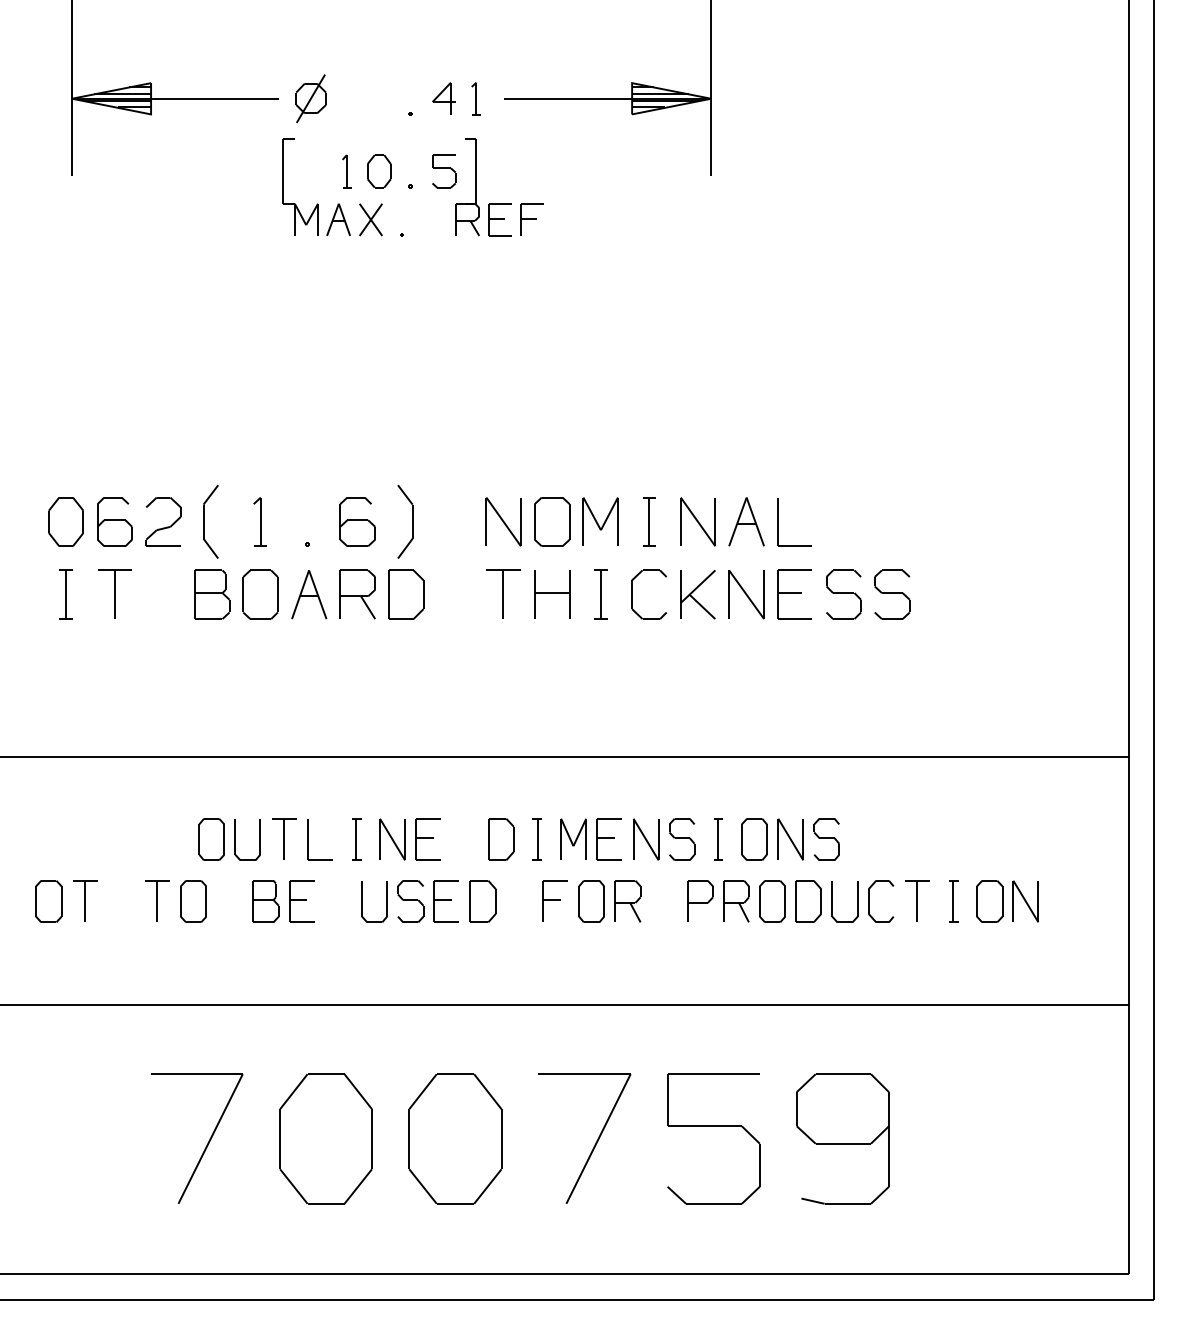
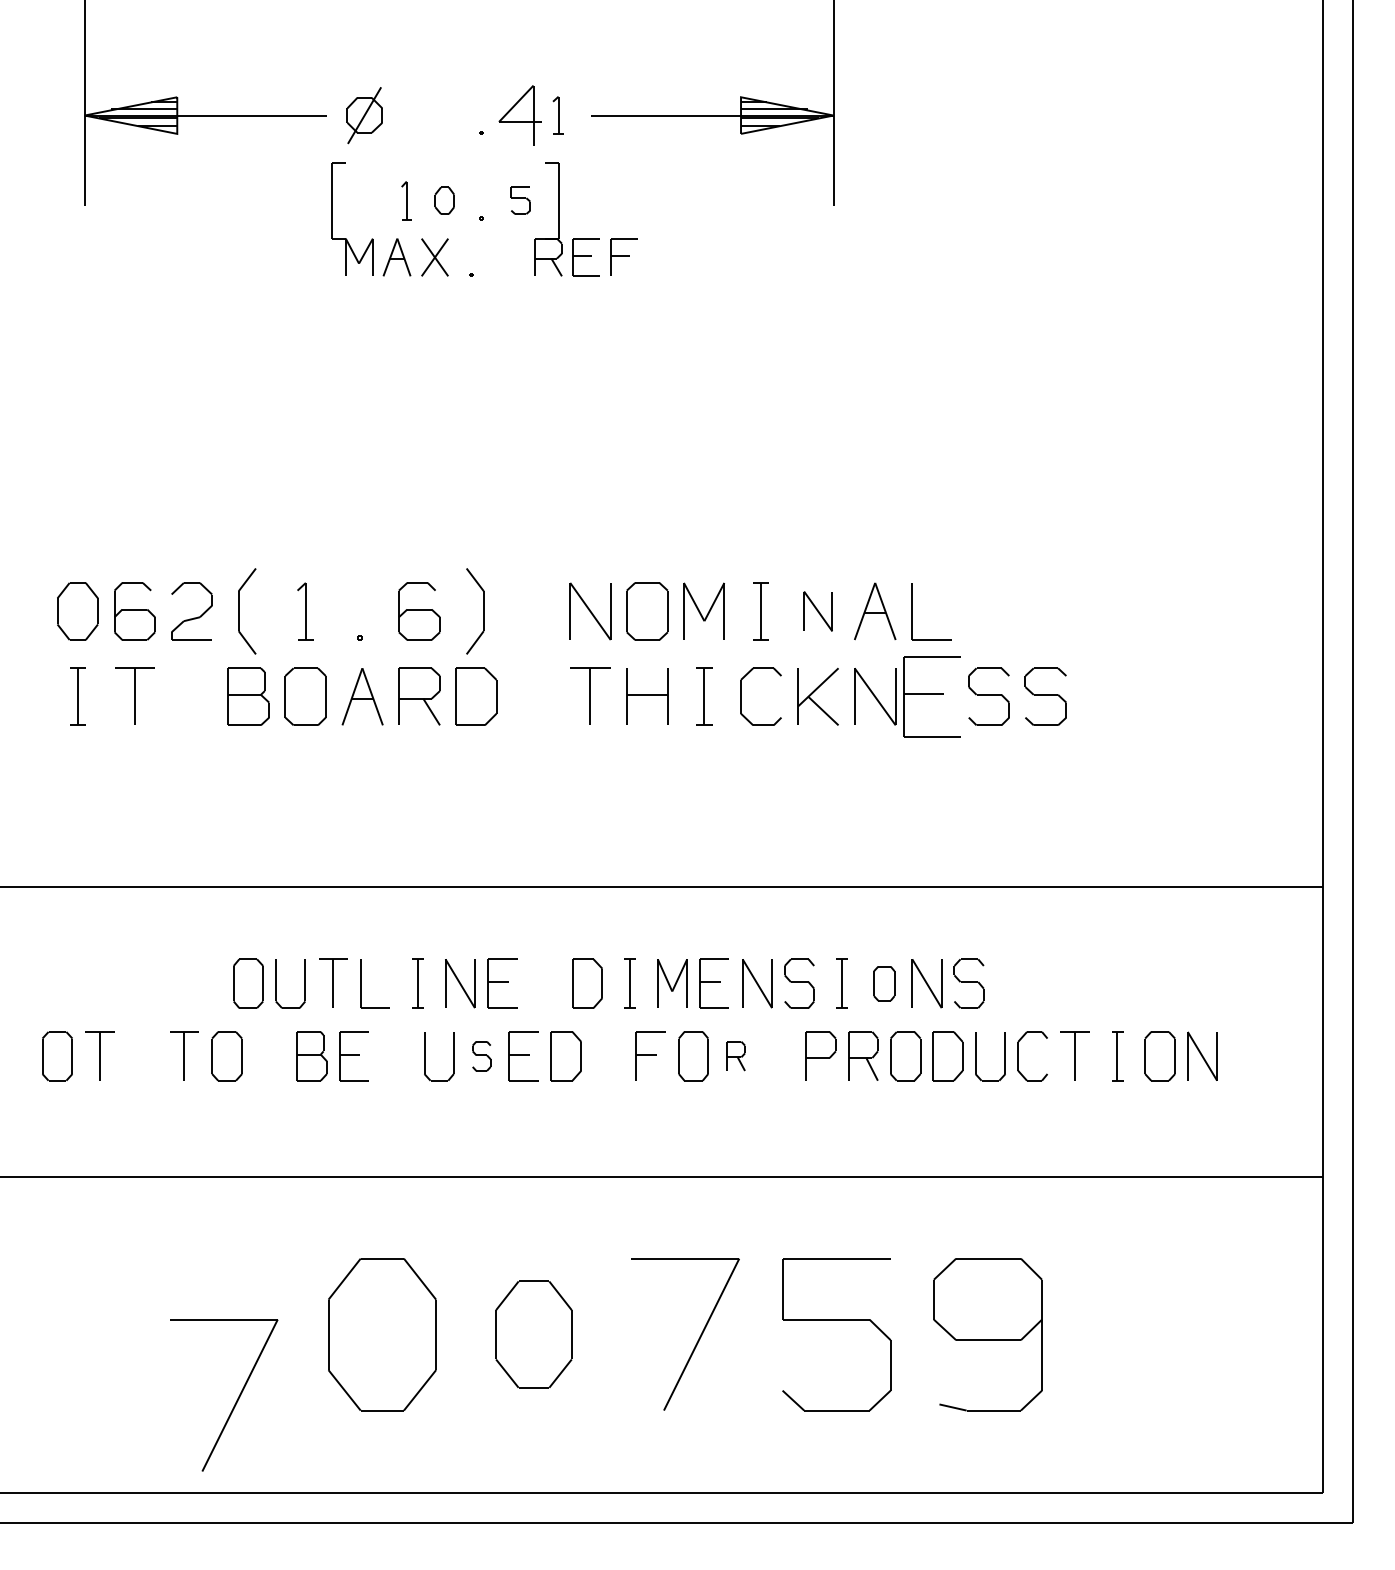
part: (443, 98) -> (519, 115), size x1.6
part: (379, 171) -> (444, 200), size x0.7
part: (444, 171) -> (521, 200), size x0.7
part: (697, 521) -> (817, 610), size x0.7
part: (794, 594) -> (931, 696), size x1.4
part: (754, 839) -> (884, 983), size x0.7
part: (410, 901) -> (481, 1056), size x0.6
part: (627, 901) -> (735, 1056), size x0.6
part: (455, 1138) -> (534, 1334), size x0.7
part: (207, 1142) -> (236, 1399), moved

